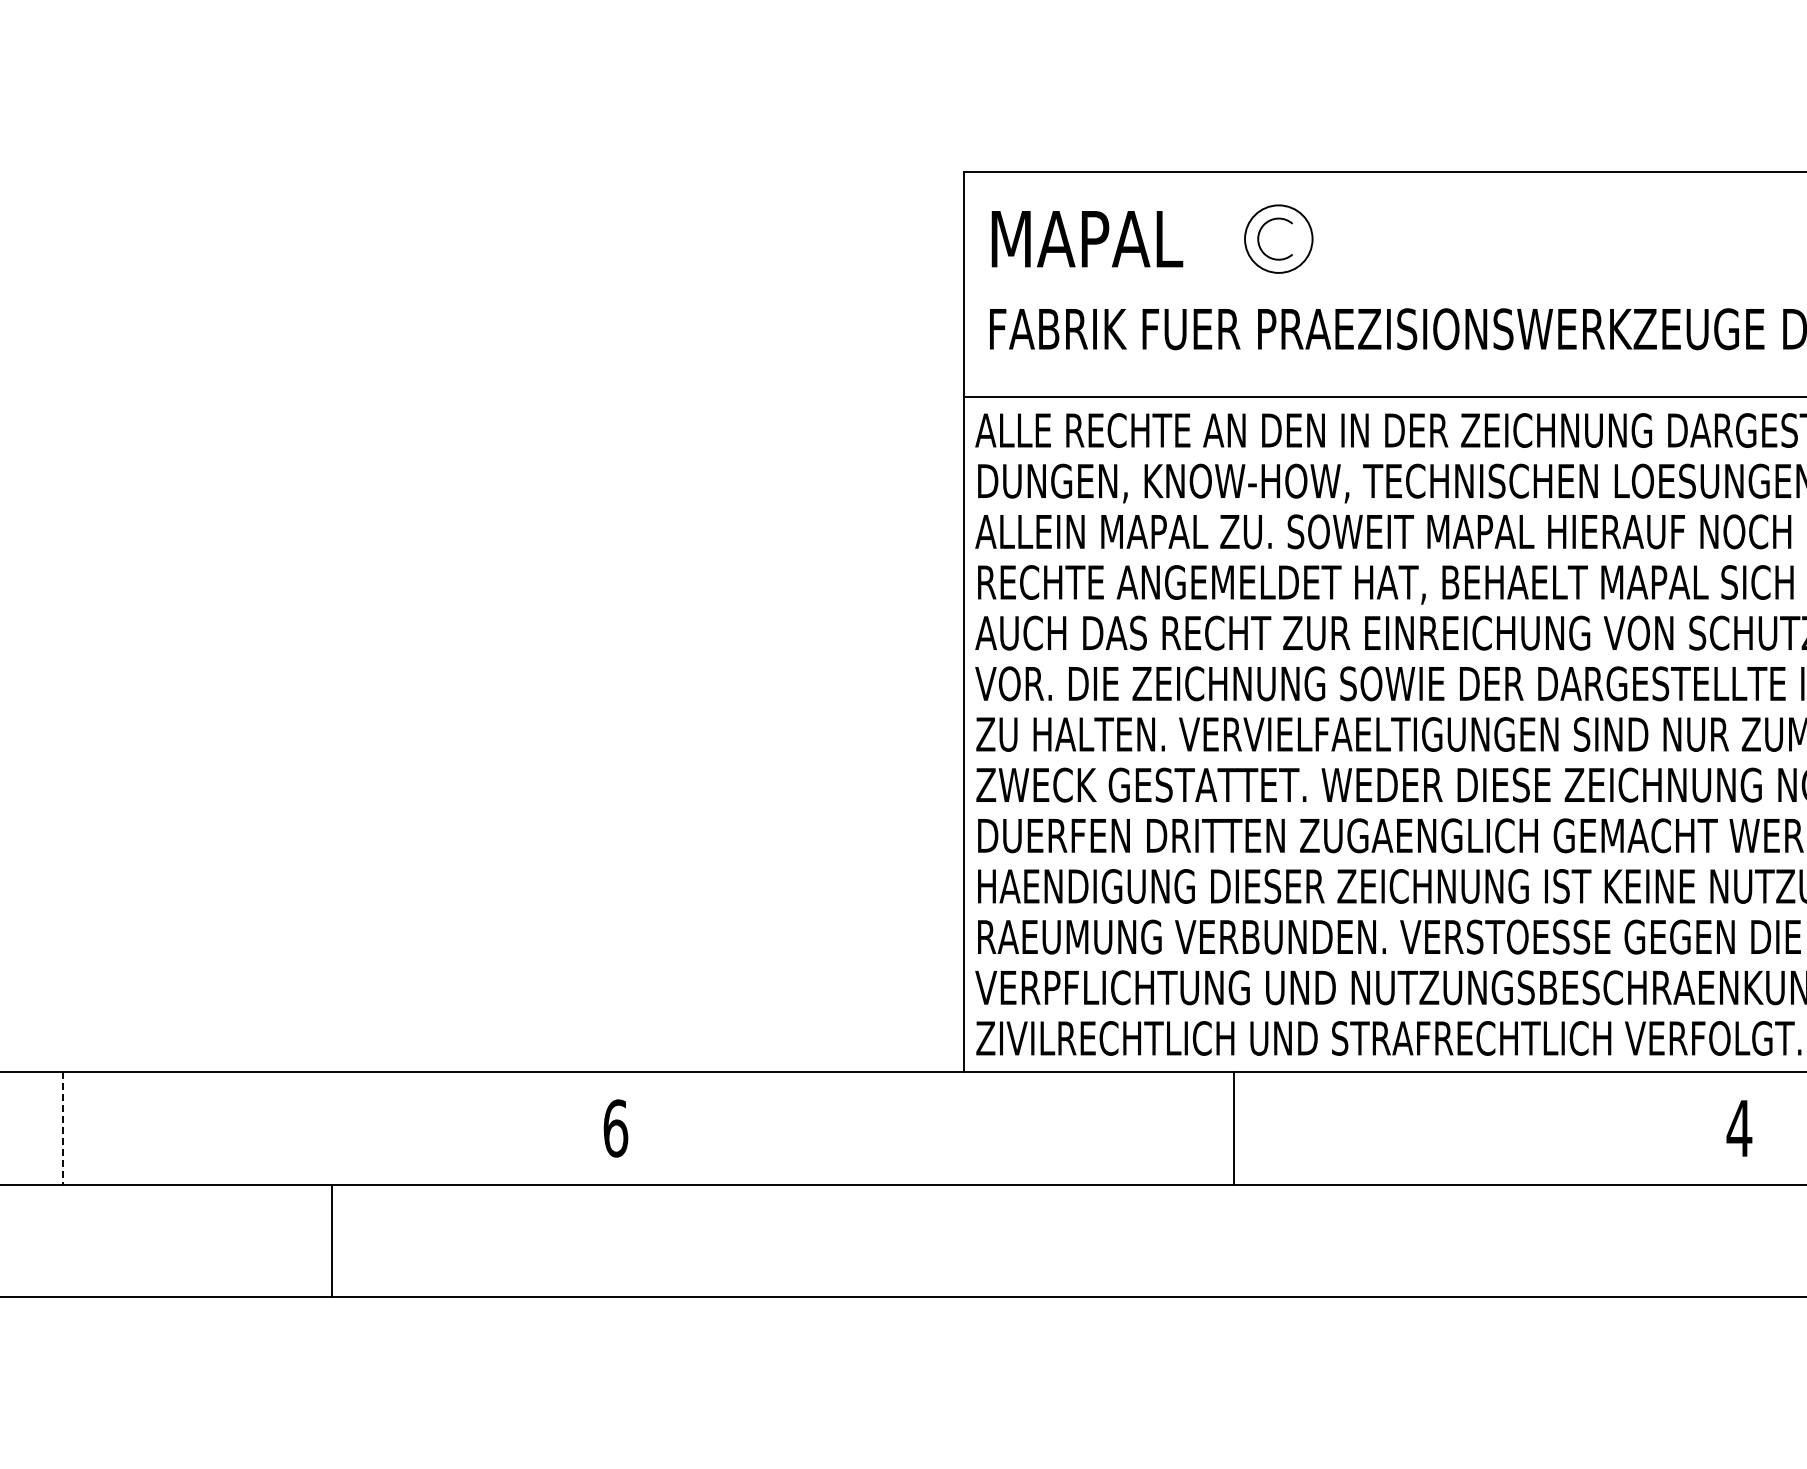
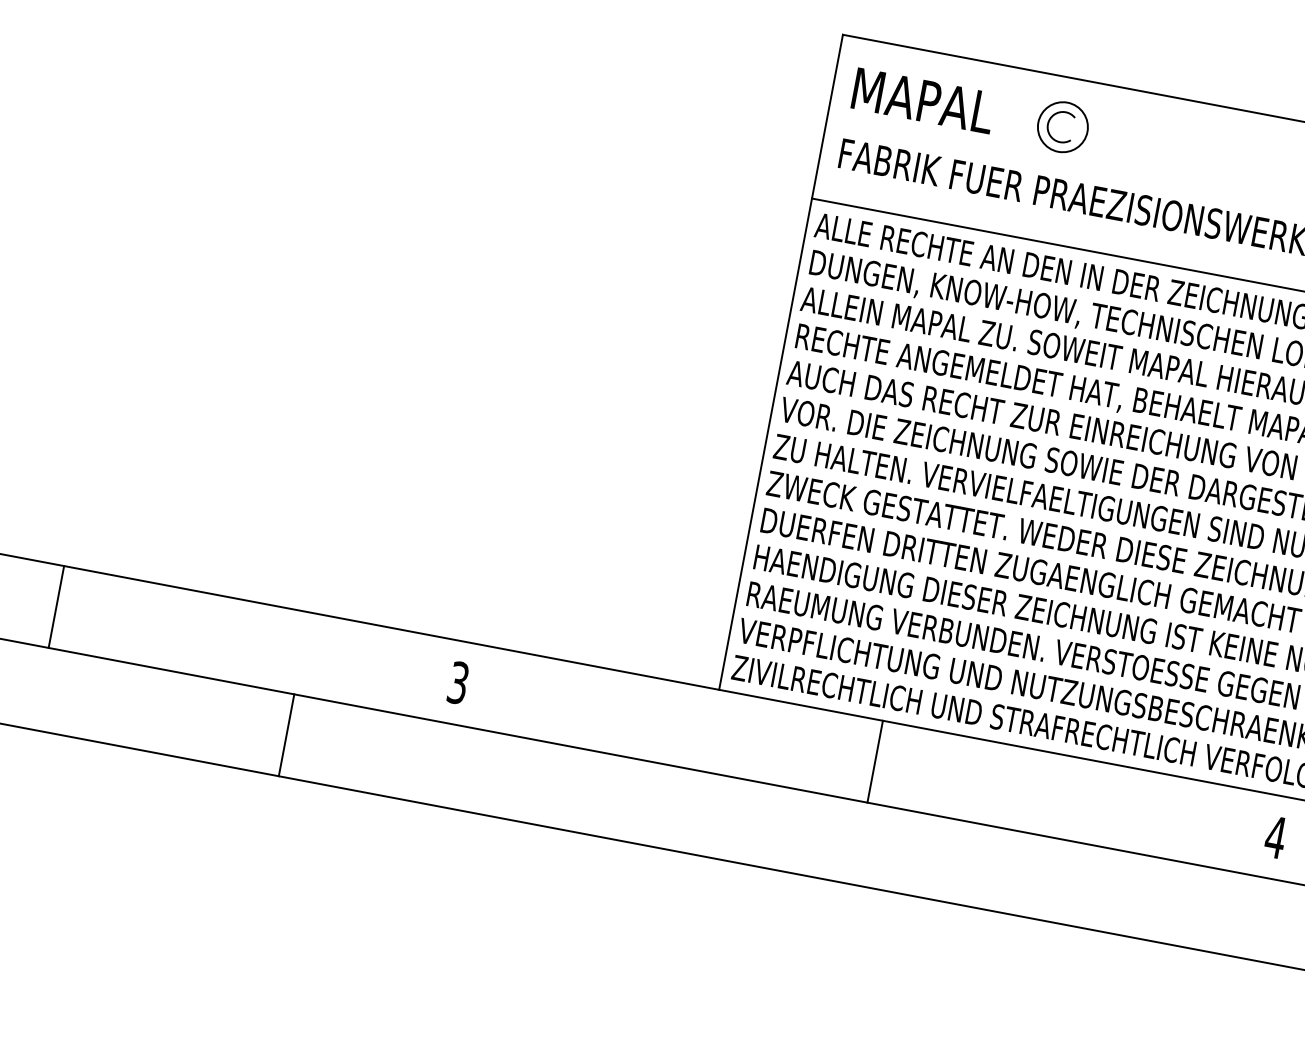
text: (615, 1128) -> (458, 682), 6 -> 3
line: (1233, 1128) -> (875, 761), moved
line: (62, 1129) -> (55, 607), dashed -> solid
line: (331, 1240) -> (286, 734), moved

